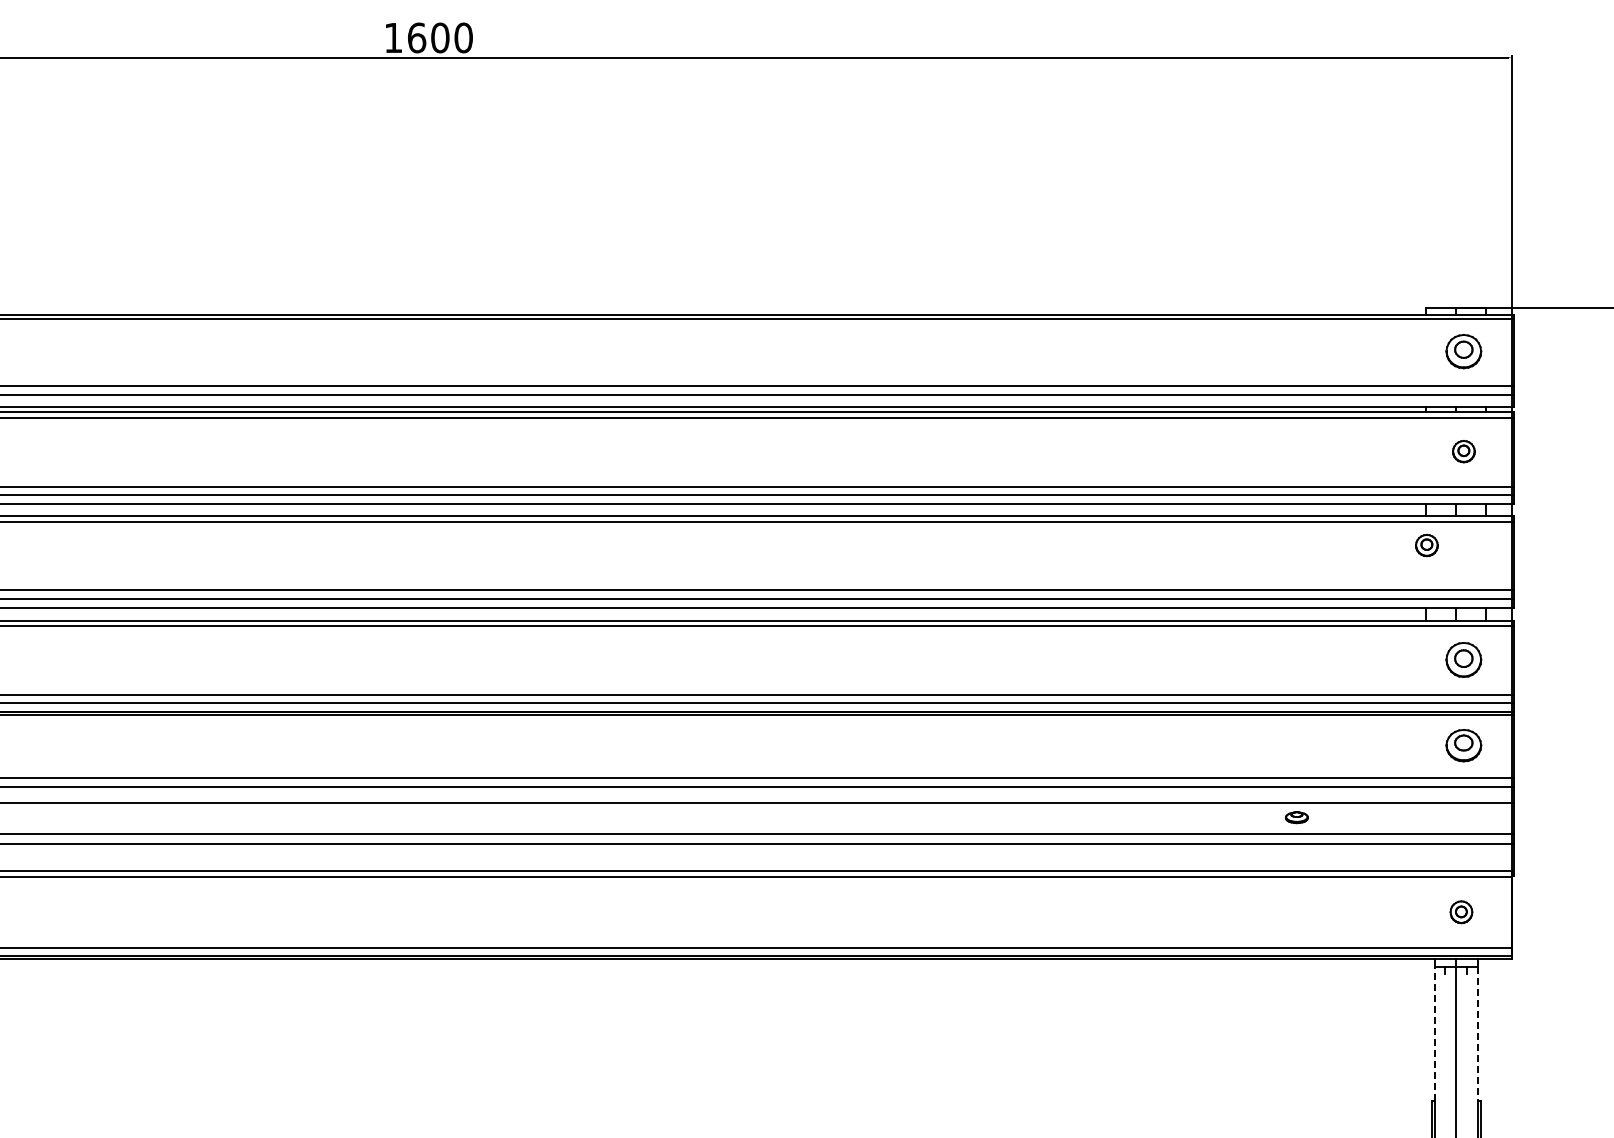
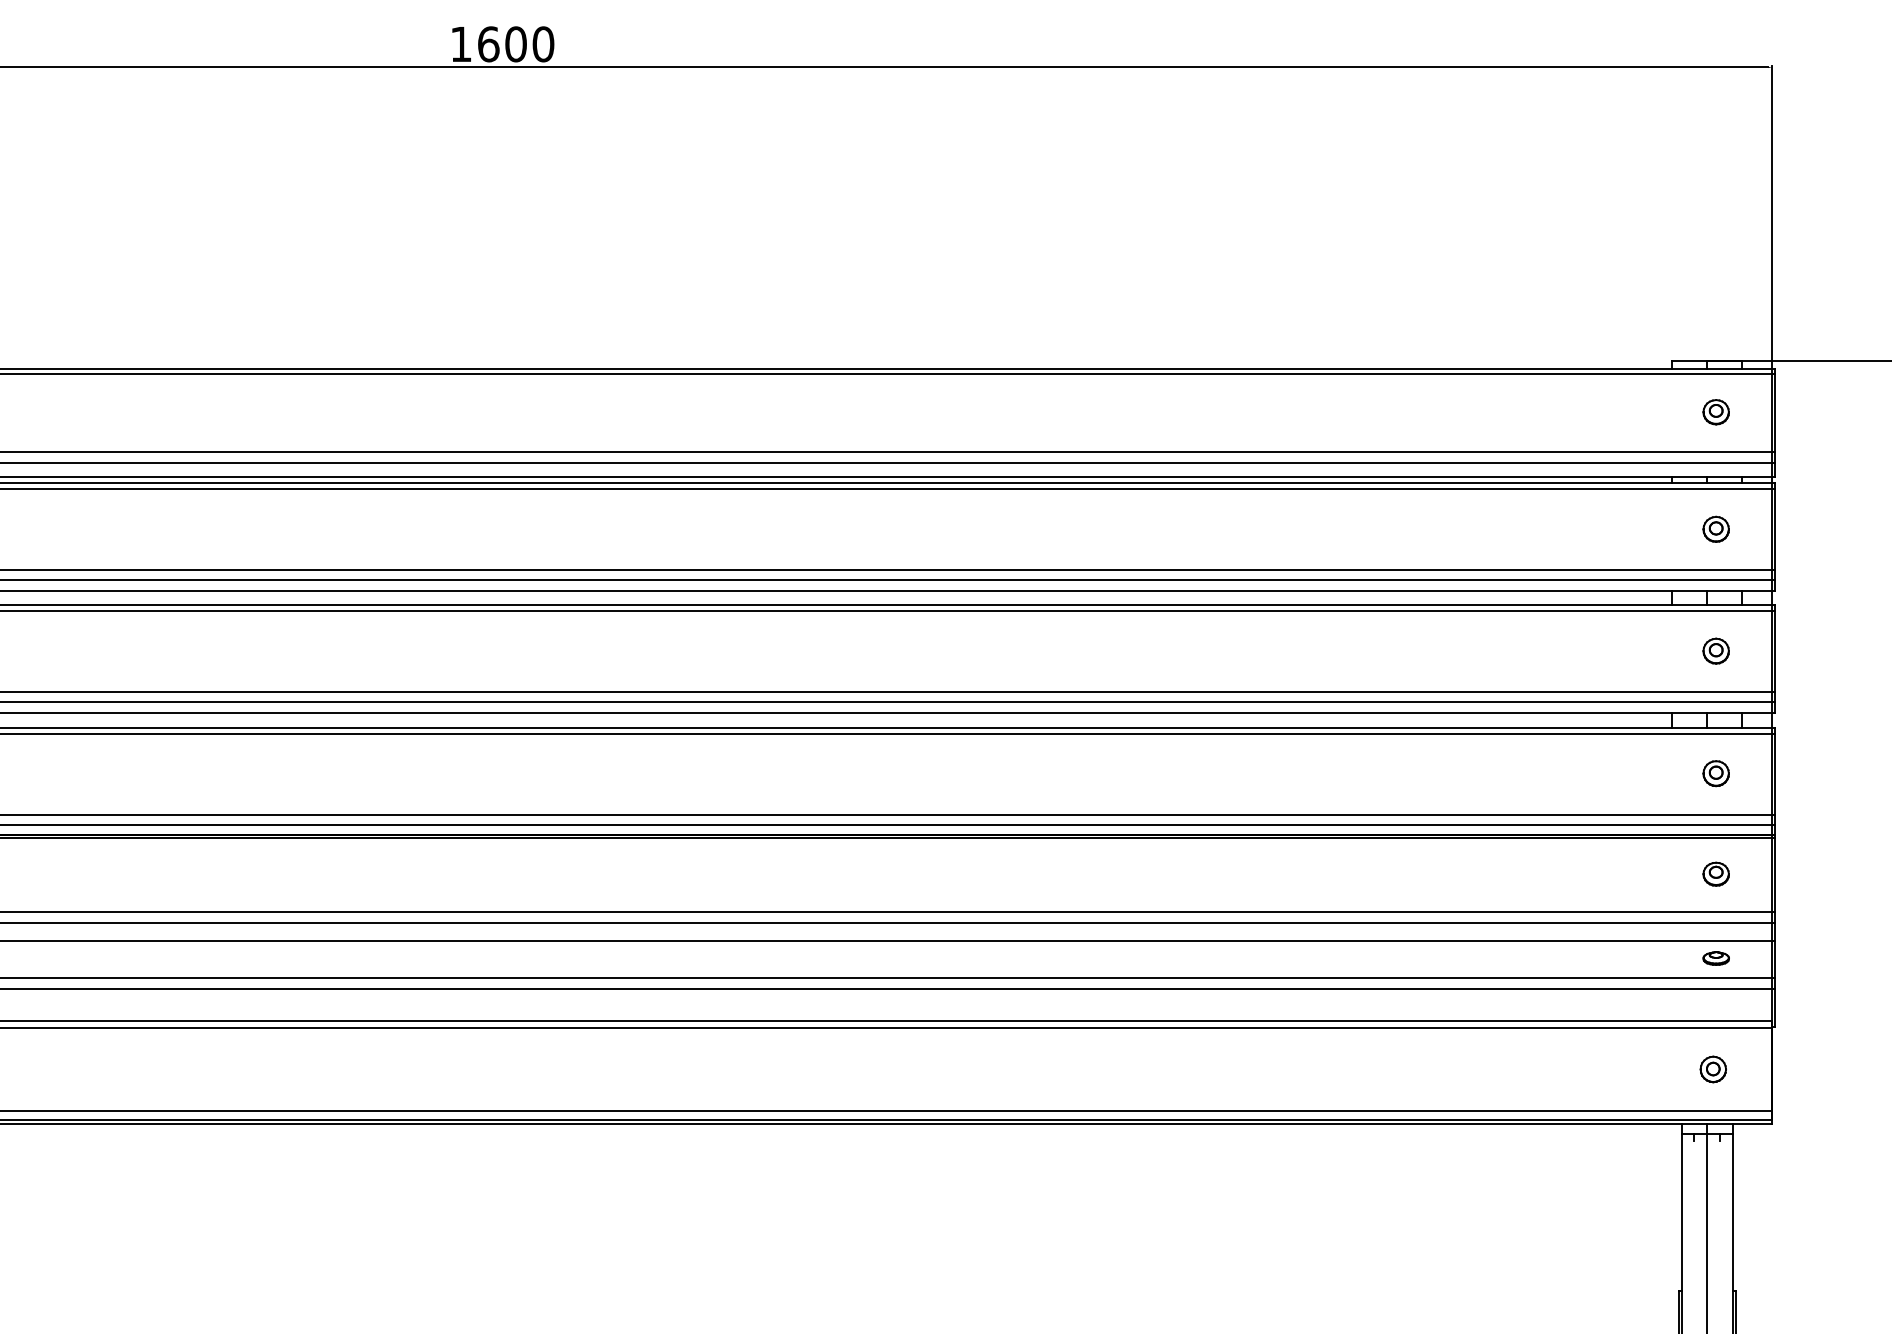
part: (1463, 351) -> (1715, 411), size x0.62
part: (1426, 545) -> (1715, 651), moved
part: (1463, 659) -> (1715, 773), size x0.62
part: (1463, 745) -> (1715, 873), size x0.62
part: (1296, 817) -> (1715, 958), moved
line: (1434, 1033) -> (1681, 1211), dashed -> solid
line: (1477, 1034) -> (1732, 1212), dashed -> solid

